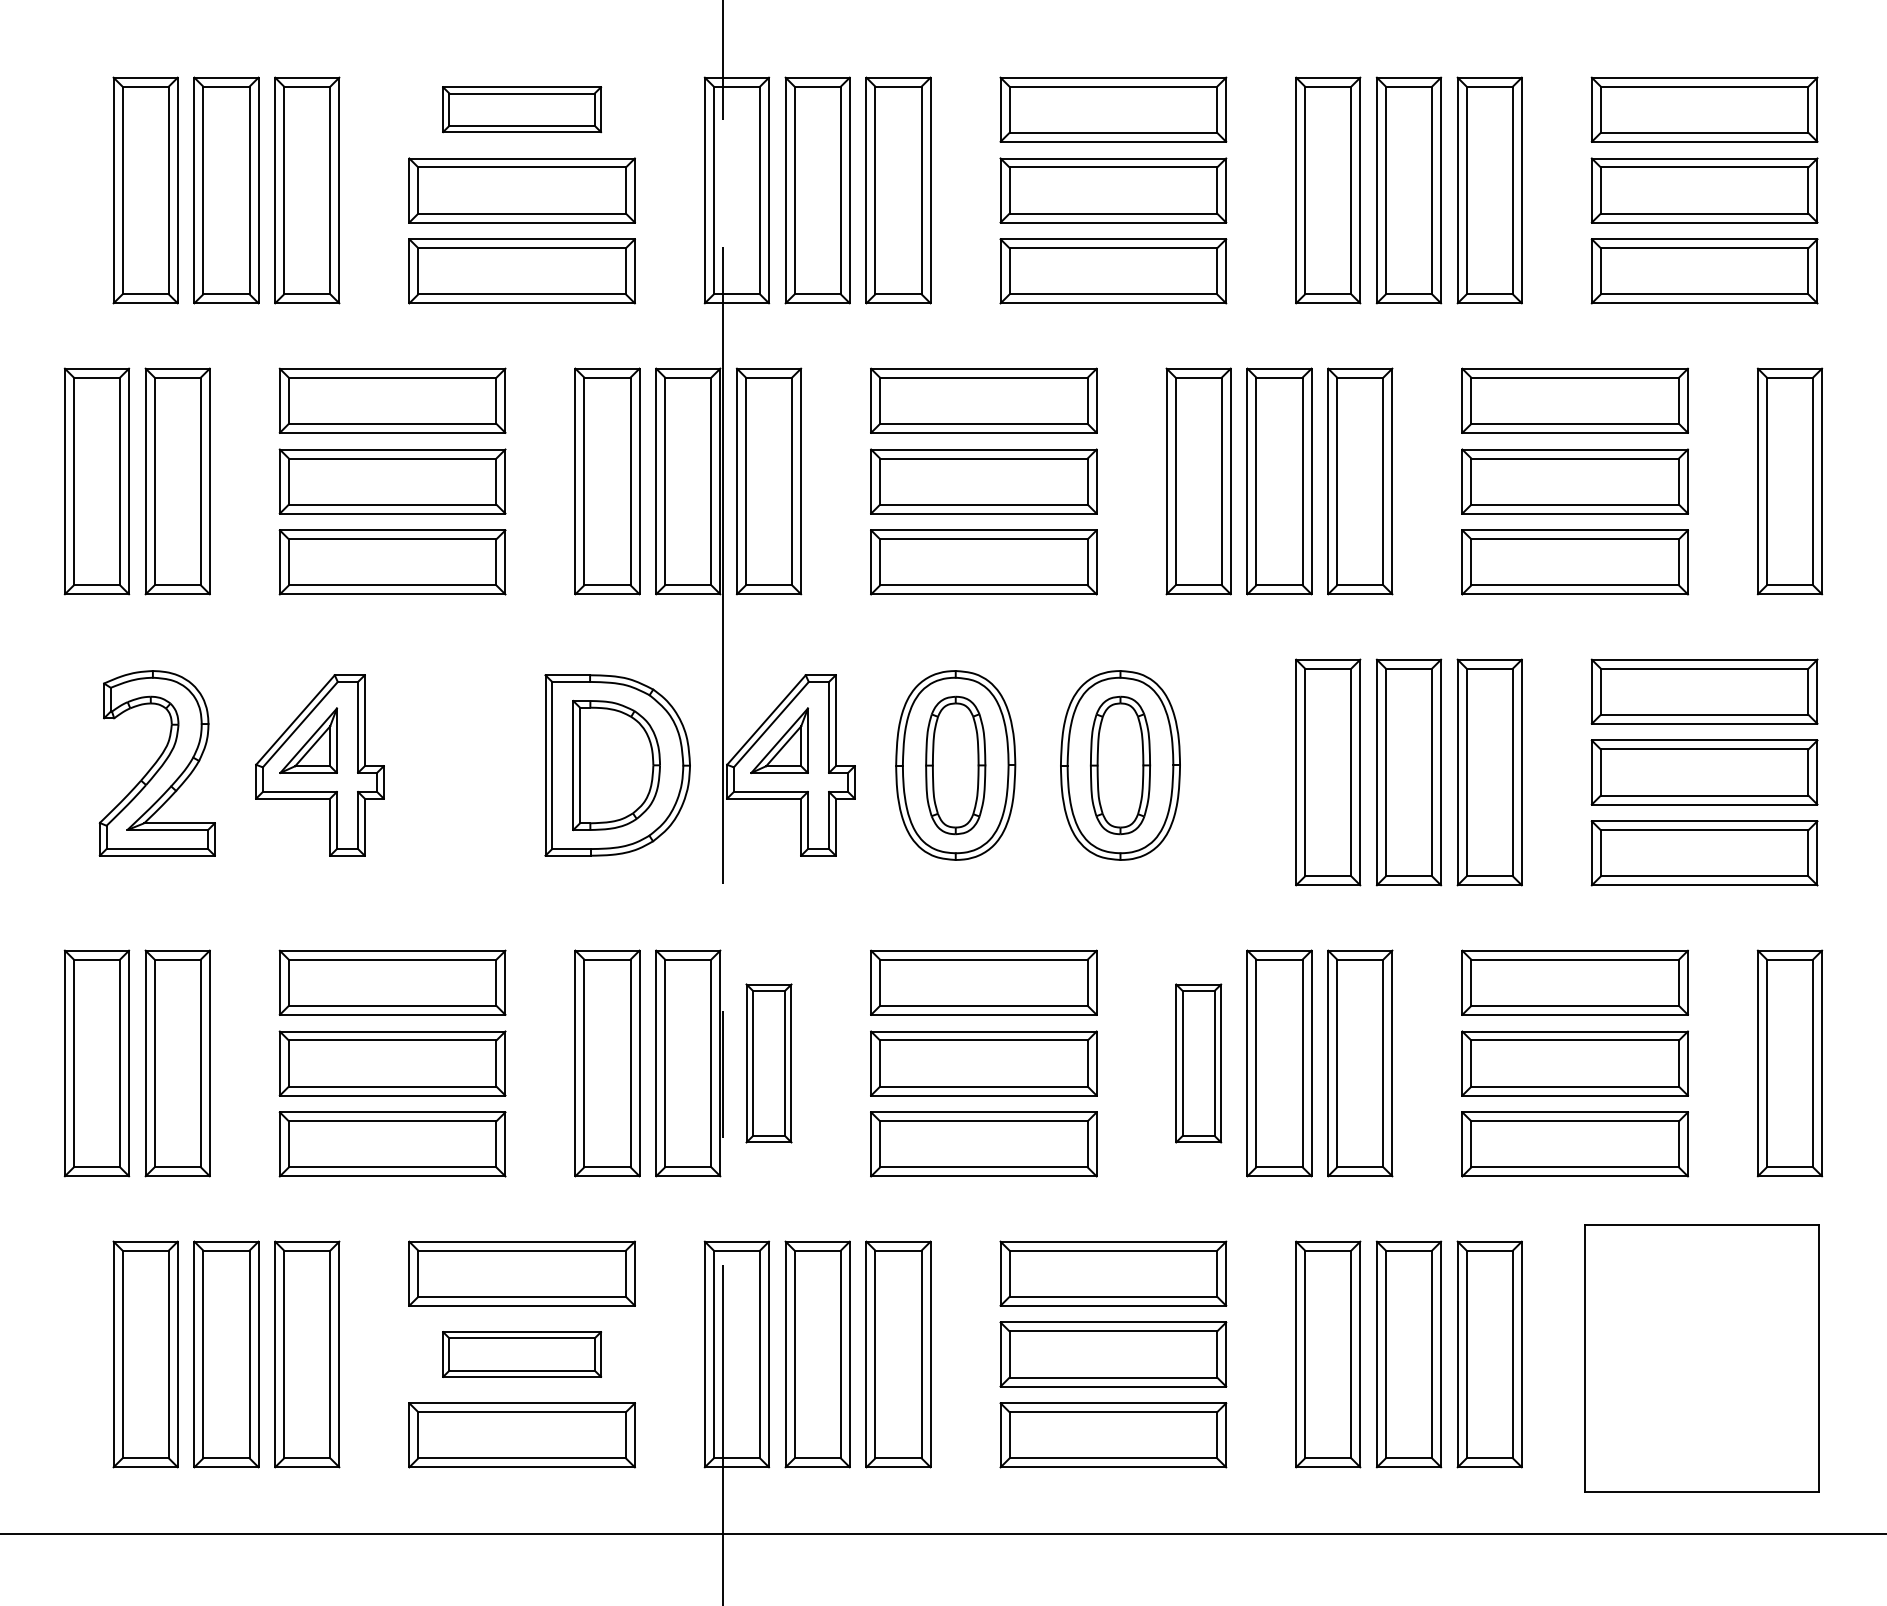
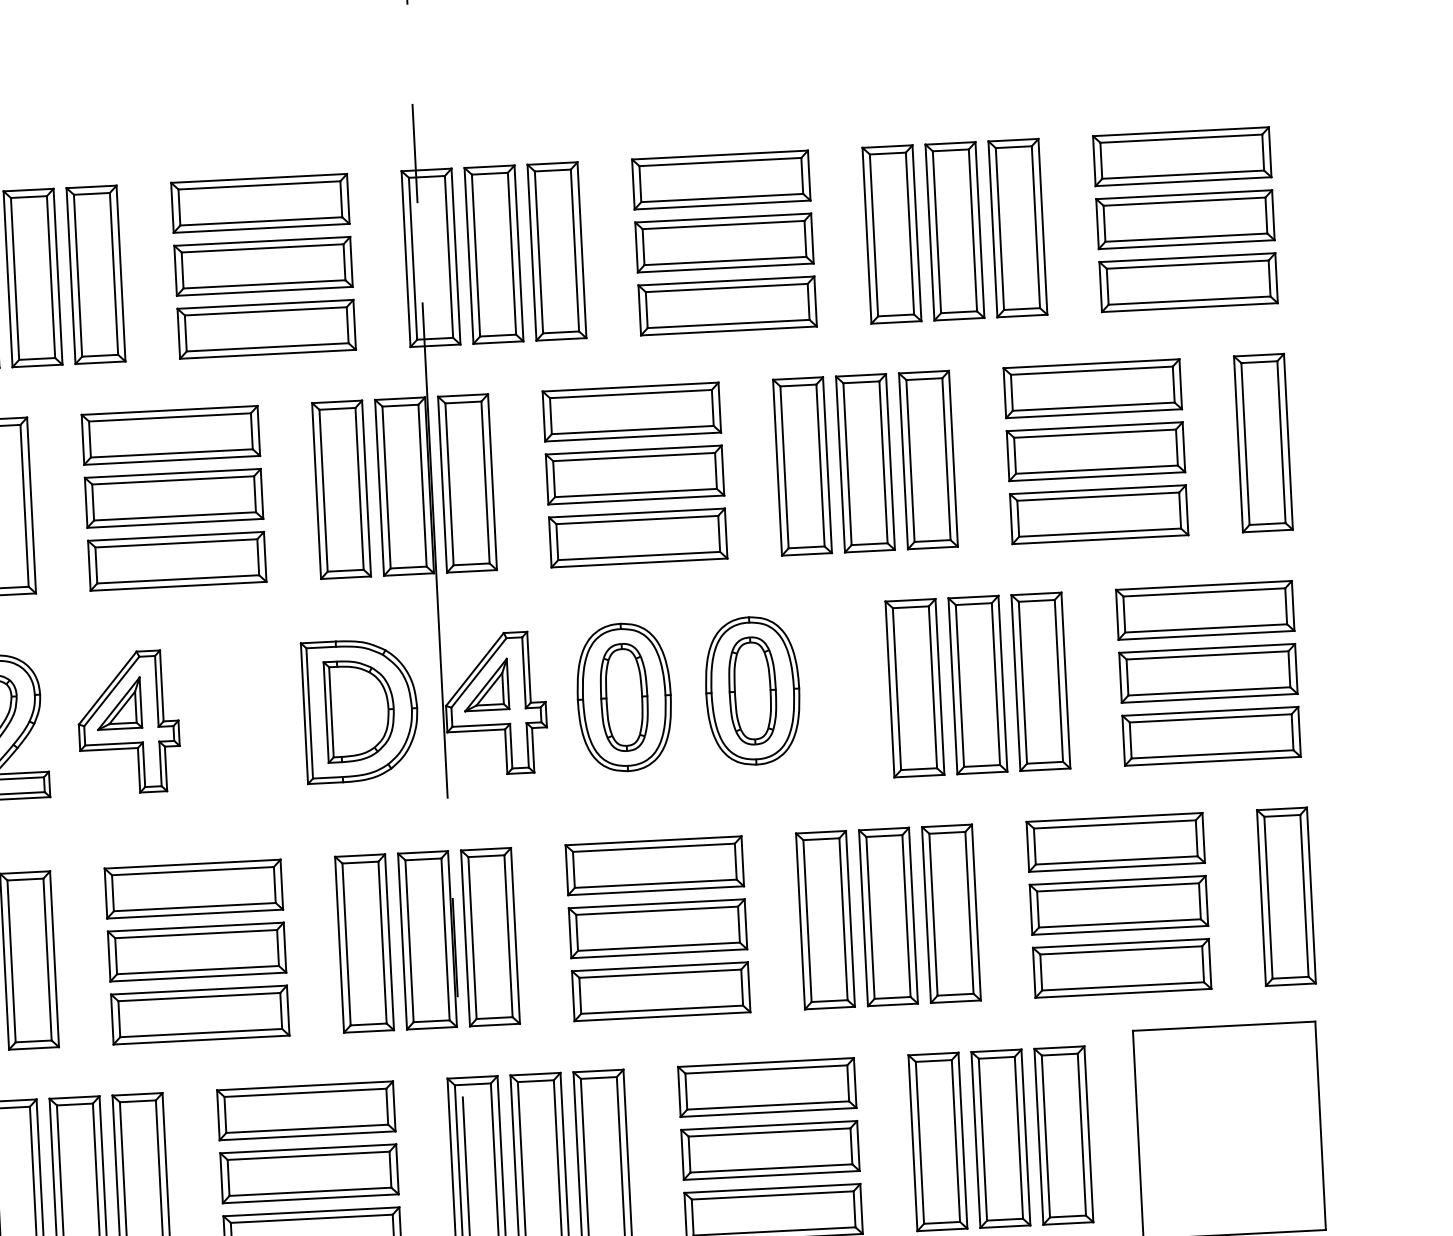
part: (521, 109) -> (259, 203), size x1.43
part: (768, 1063) -> (490, 937), size x1.43
part: (1198, 1063) -> (825, 920), size x1.43
part: (521, 1354) -> (309, 1173), size x1.43

